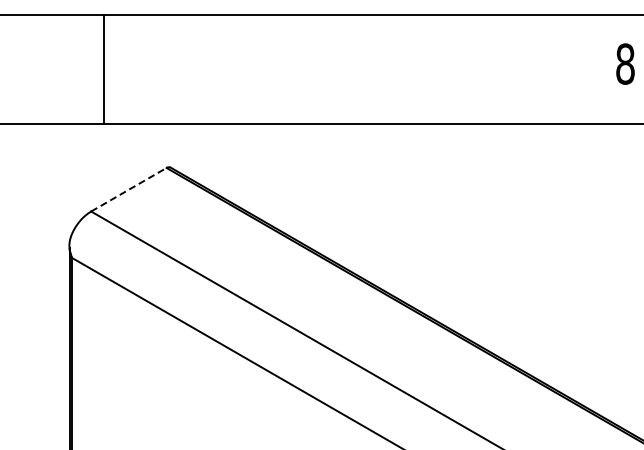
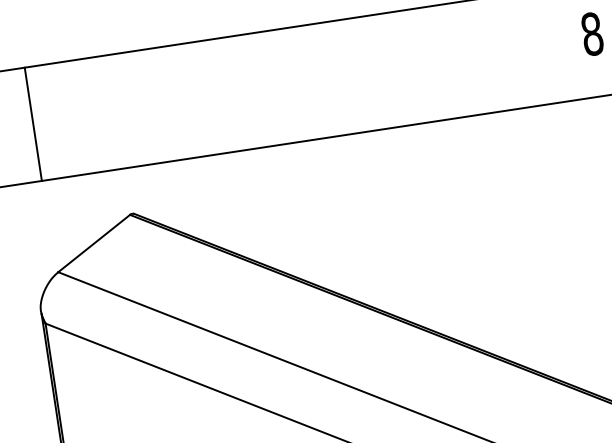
line: (103, 69) -> (33, 124), moved
line: (128, 189) -> (93, 243), dashed -> solid

